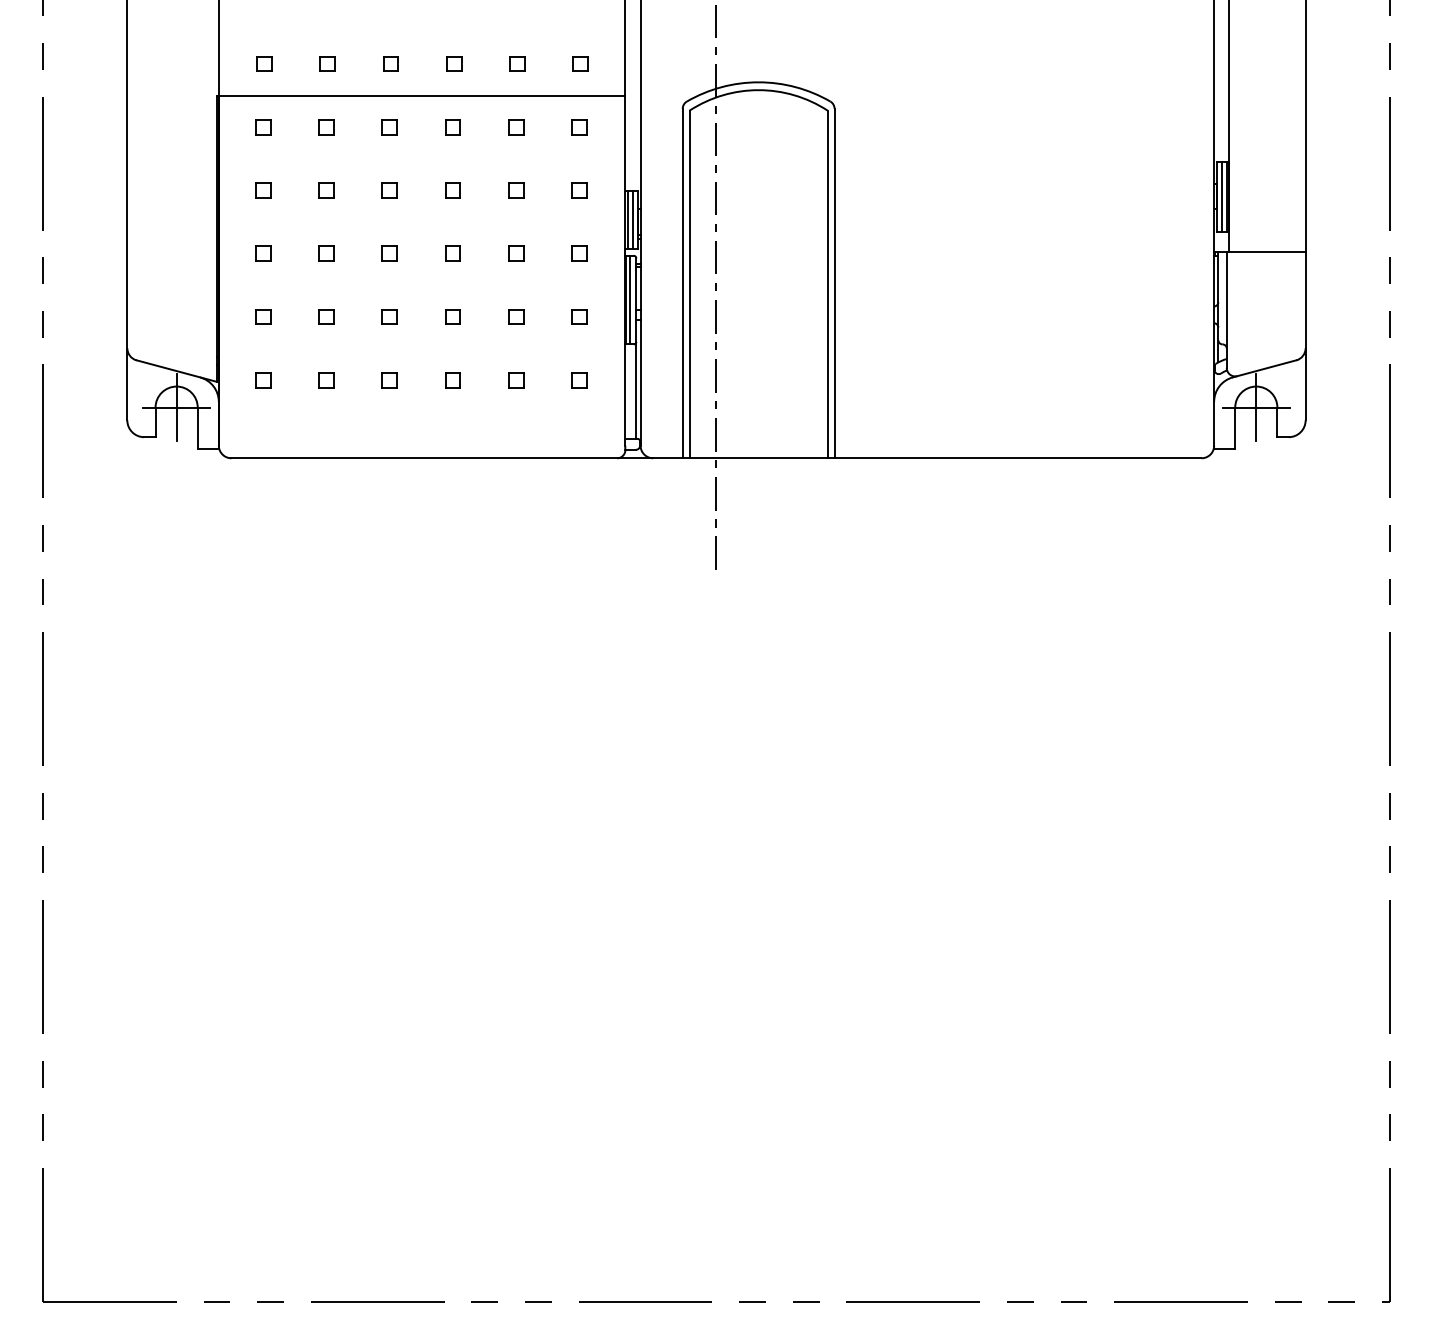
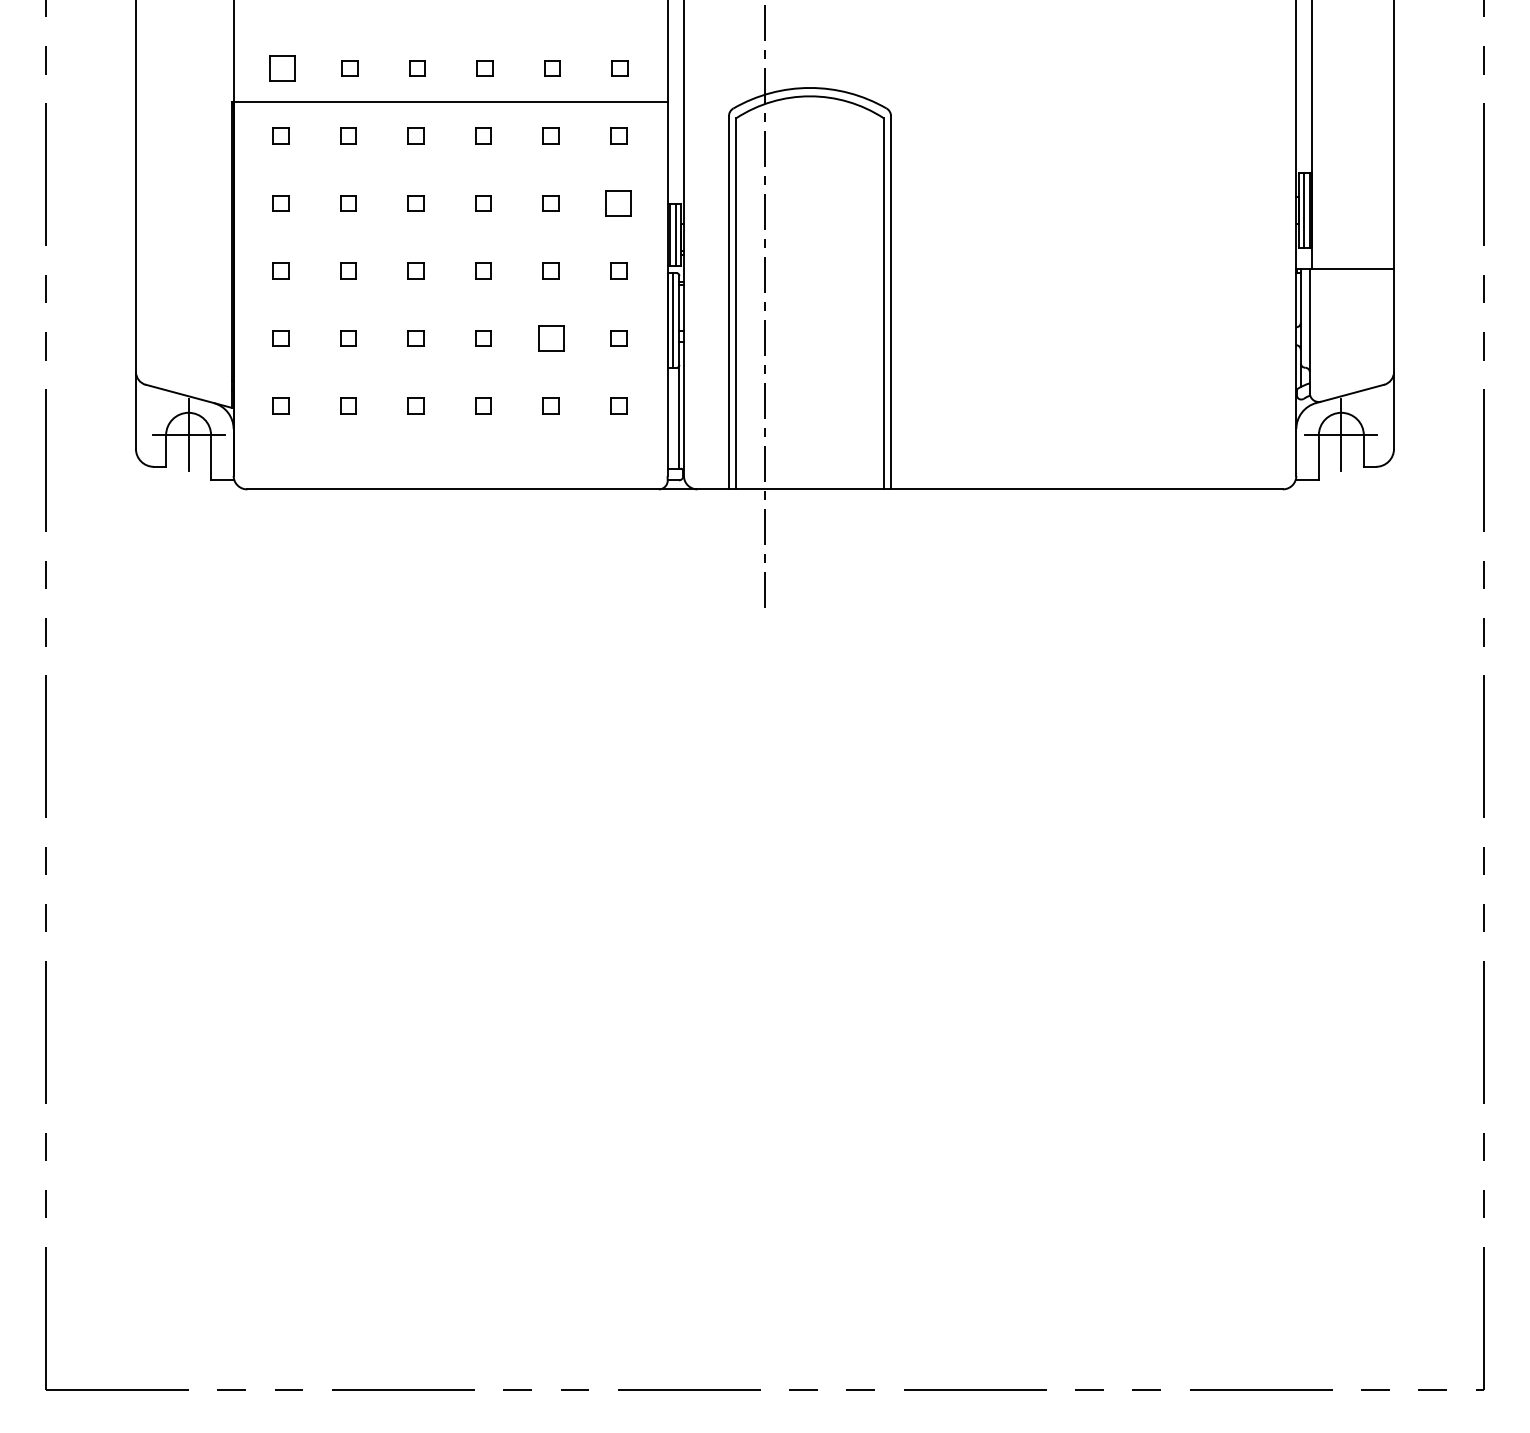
part: (263, 64) -> (281, 68), size x1.6
part: (579, 190) -> (618, 203), size x1.6
part: (515, 316) -> (550, 338), size x1.6

